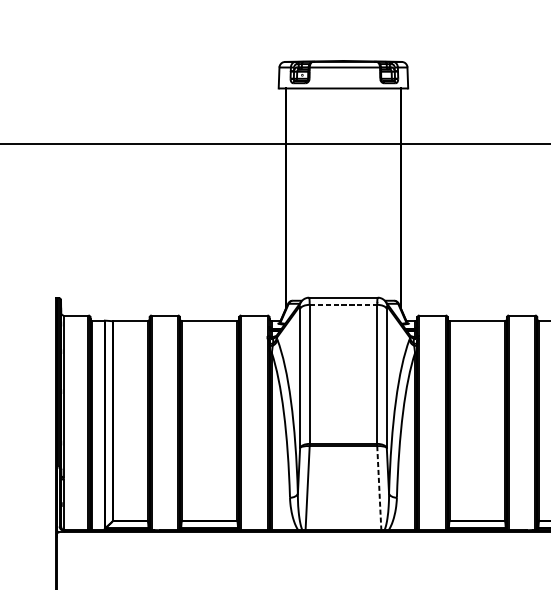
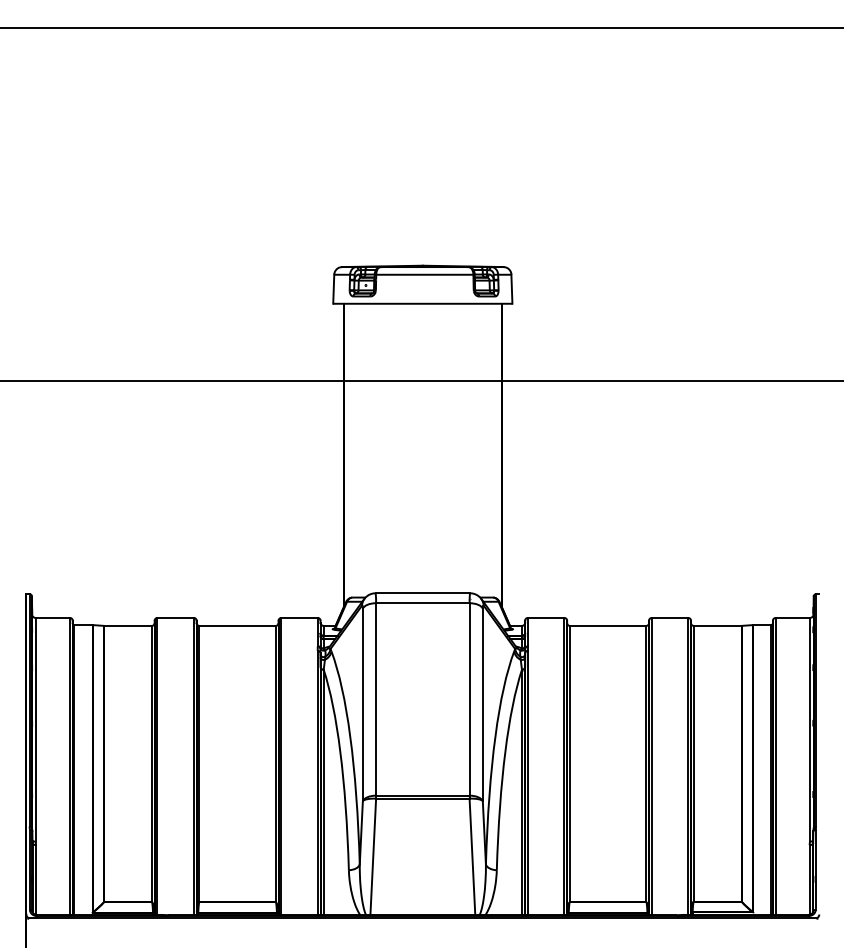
line: (343, 305) -> (422, 603), dashed -> solid
line: (379, 488) -> (472, 857), dashed -> solid

